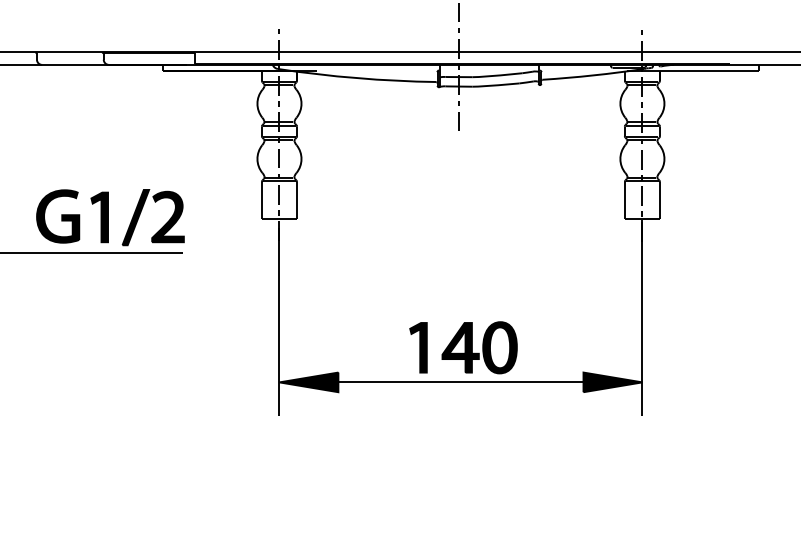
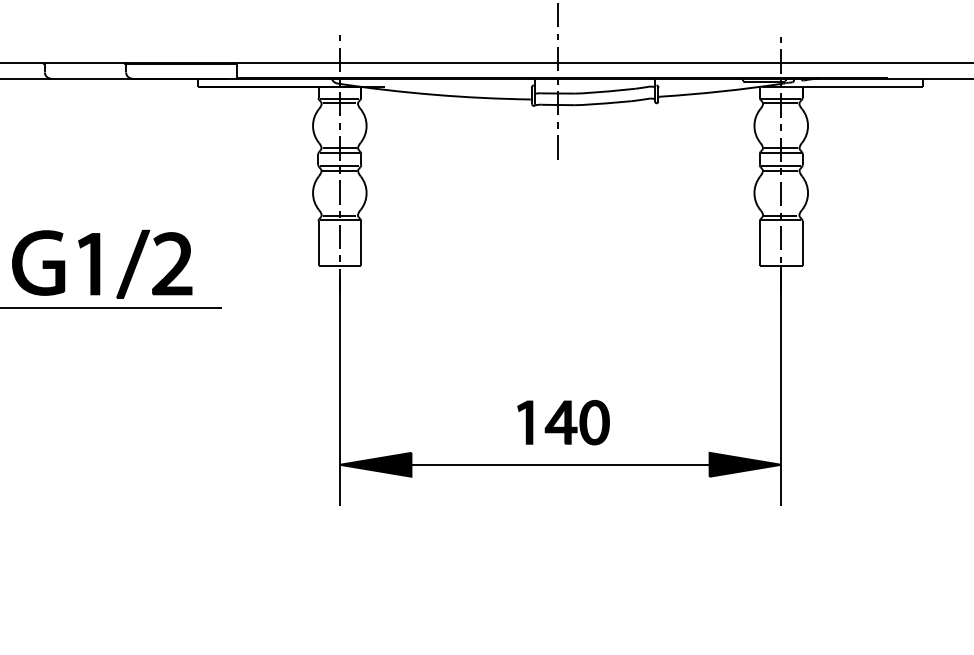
part: (110, 216) -> (102, 263), moved
part: (463, 347) -> (563, 422), size x0.7

